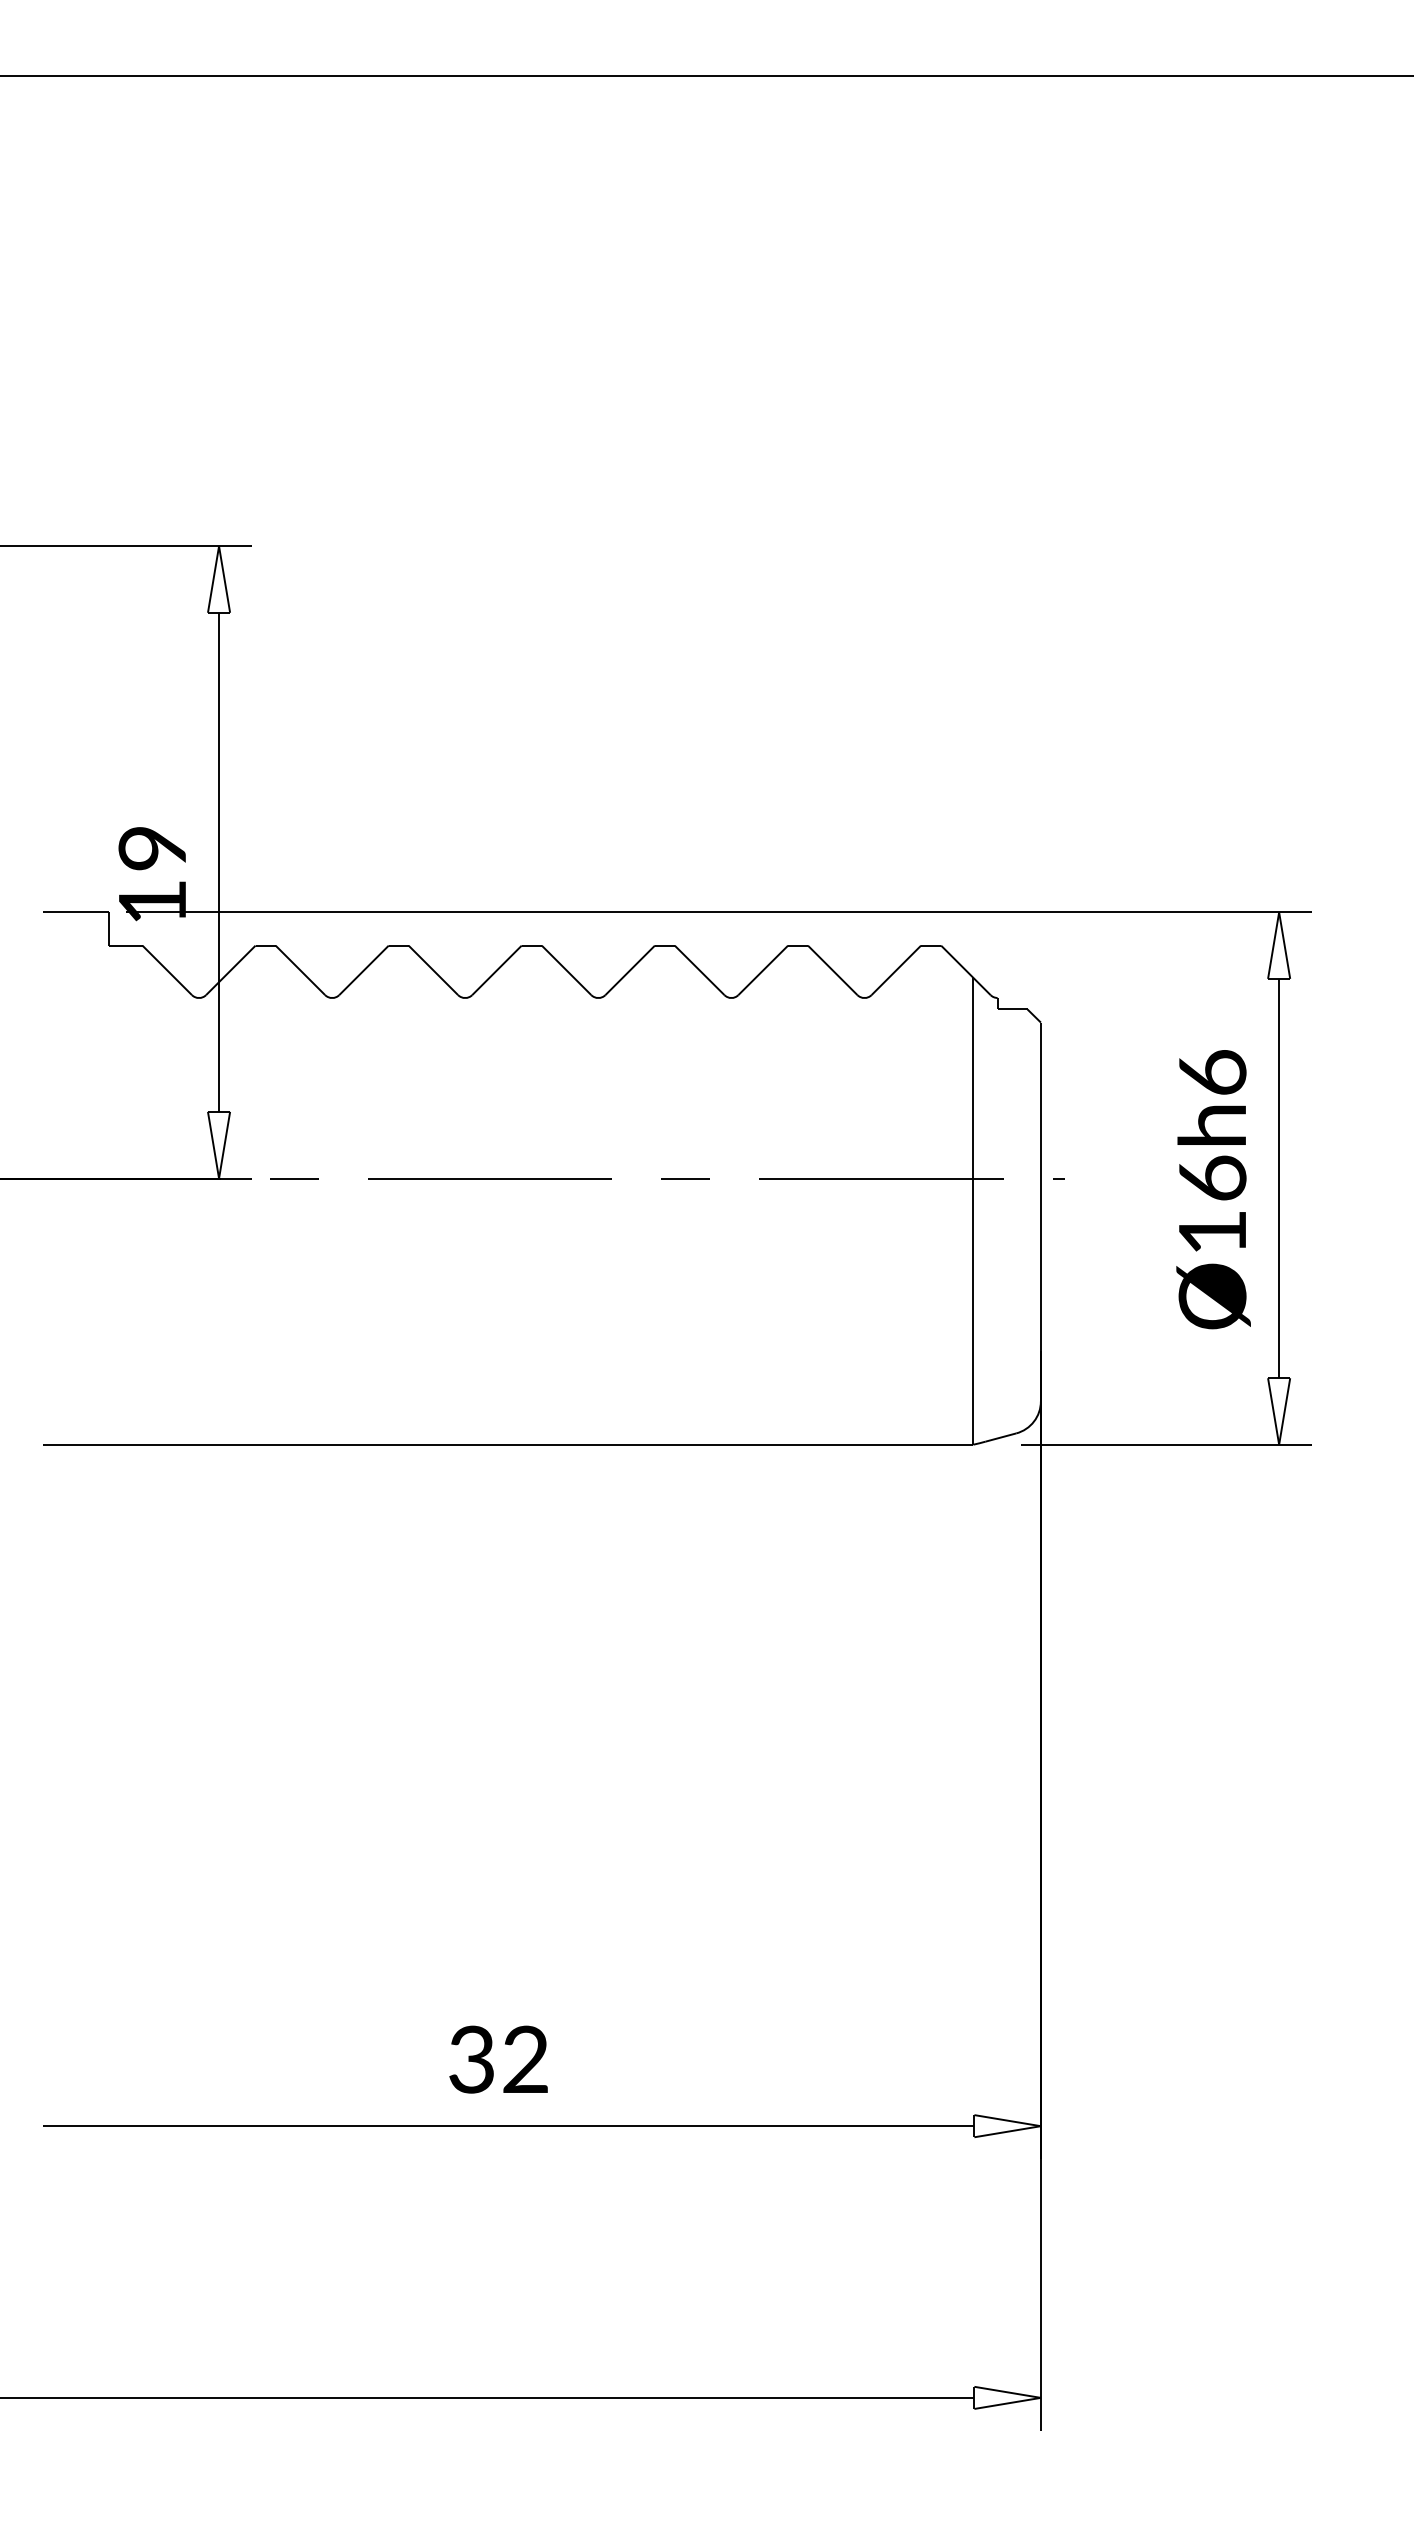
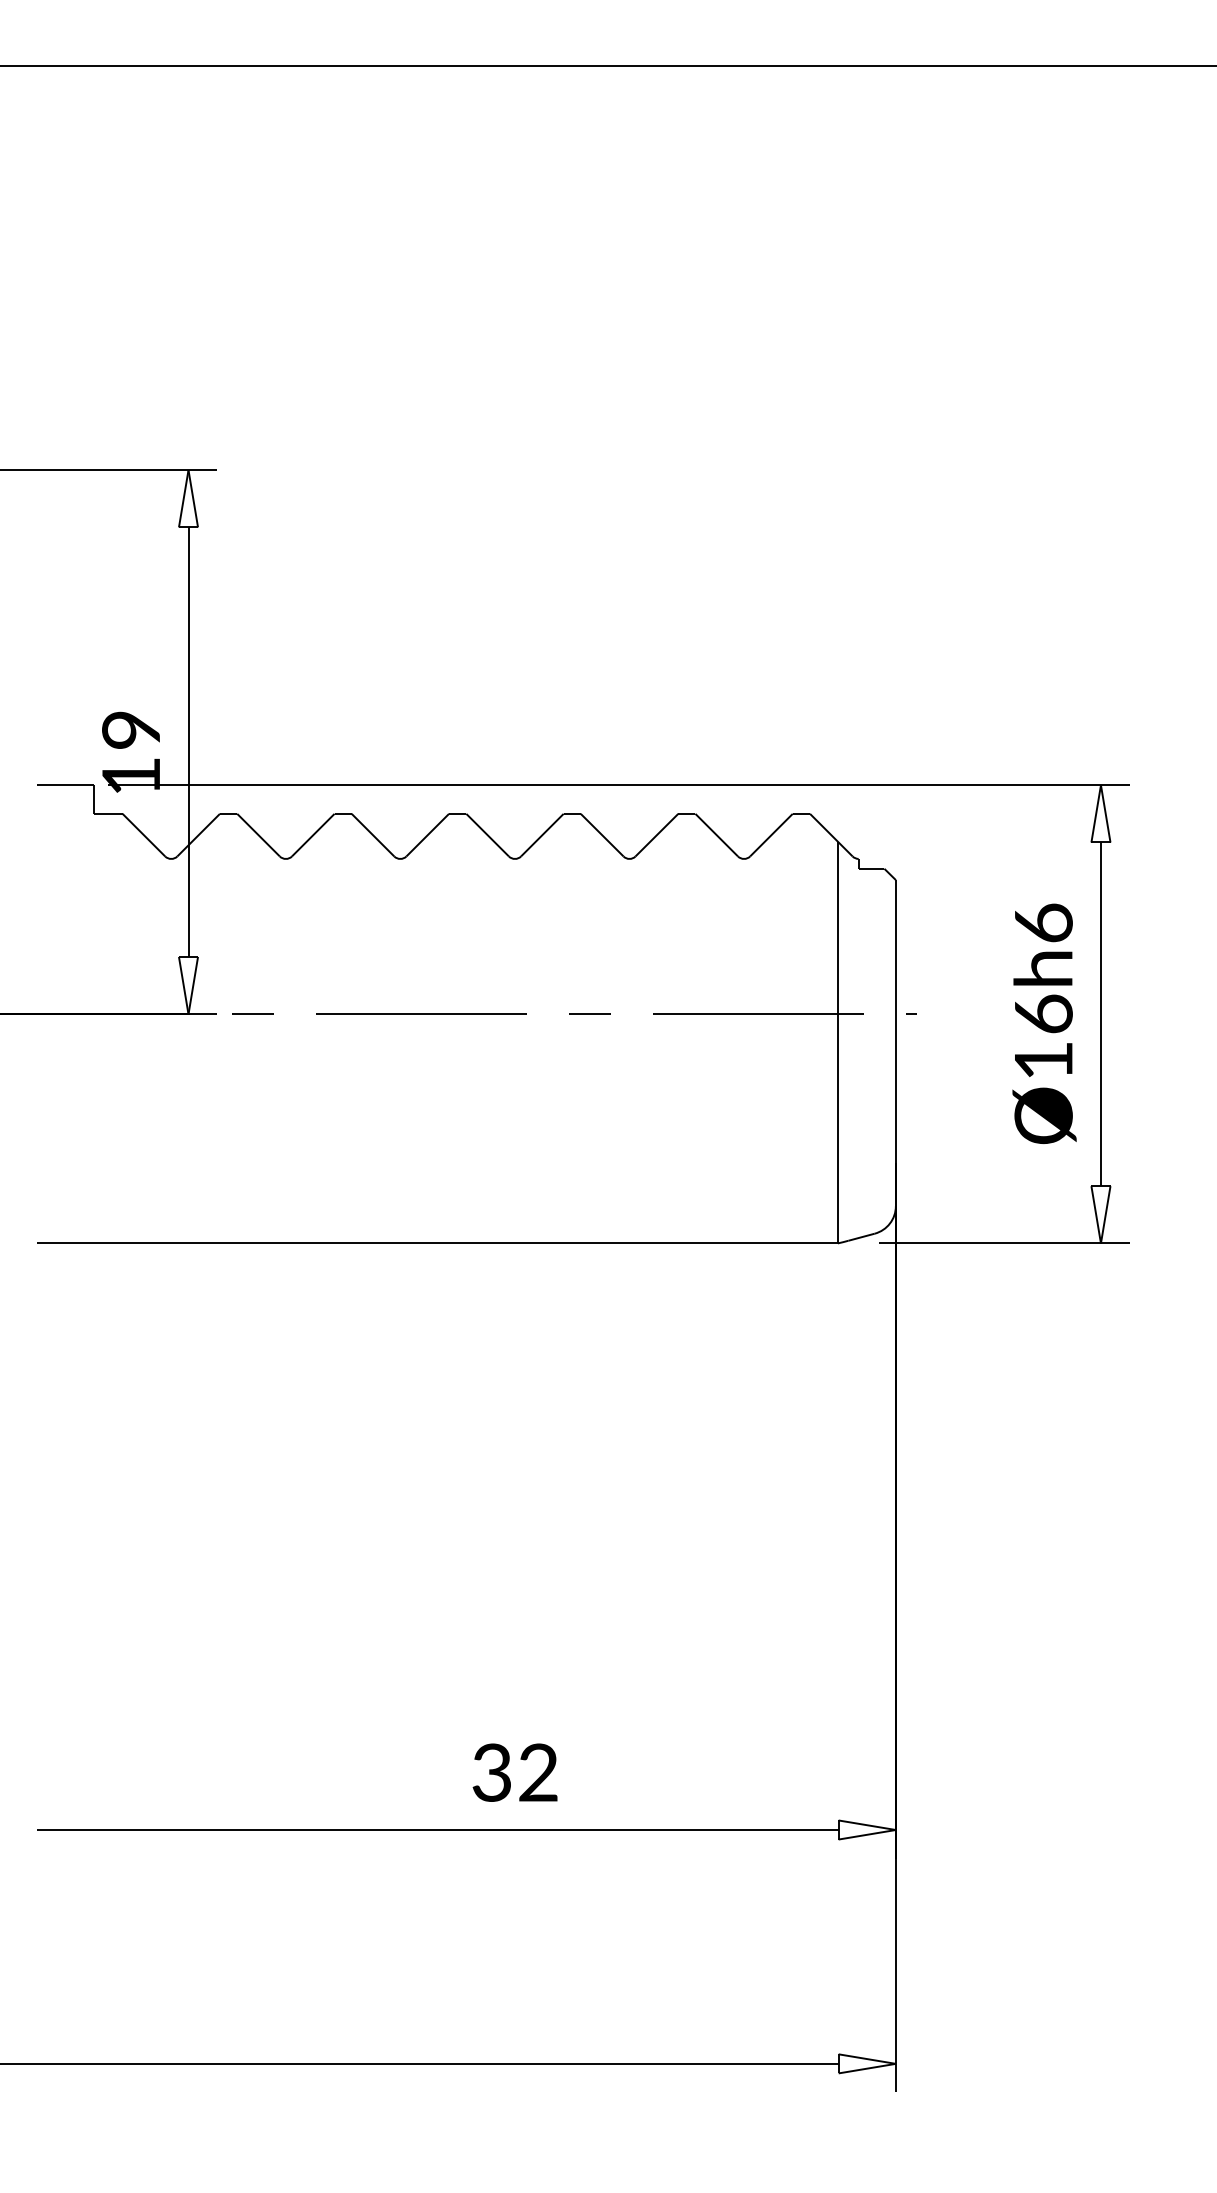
text: (497, 2059) -> (514, 1772), moved

